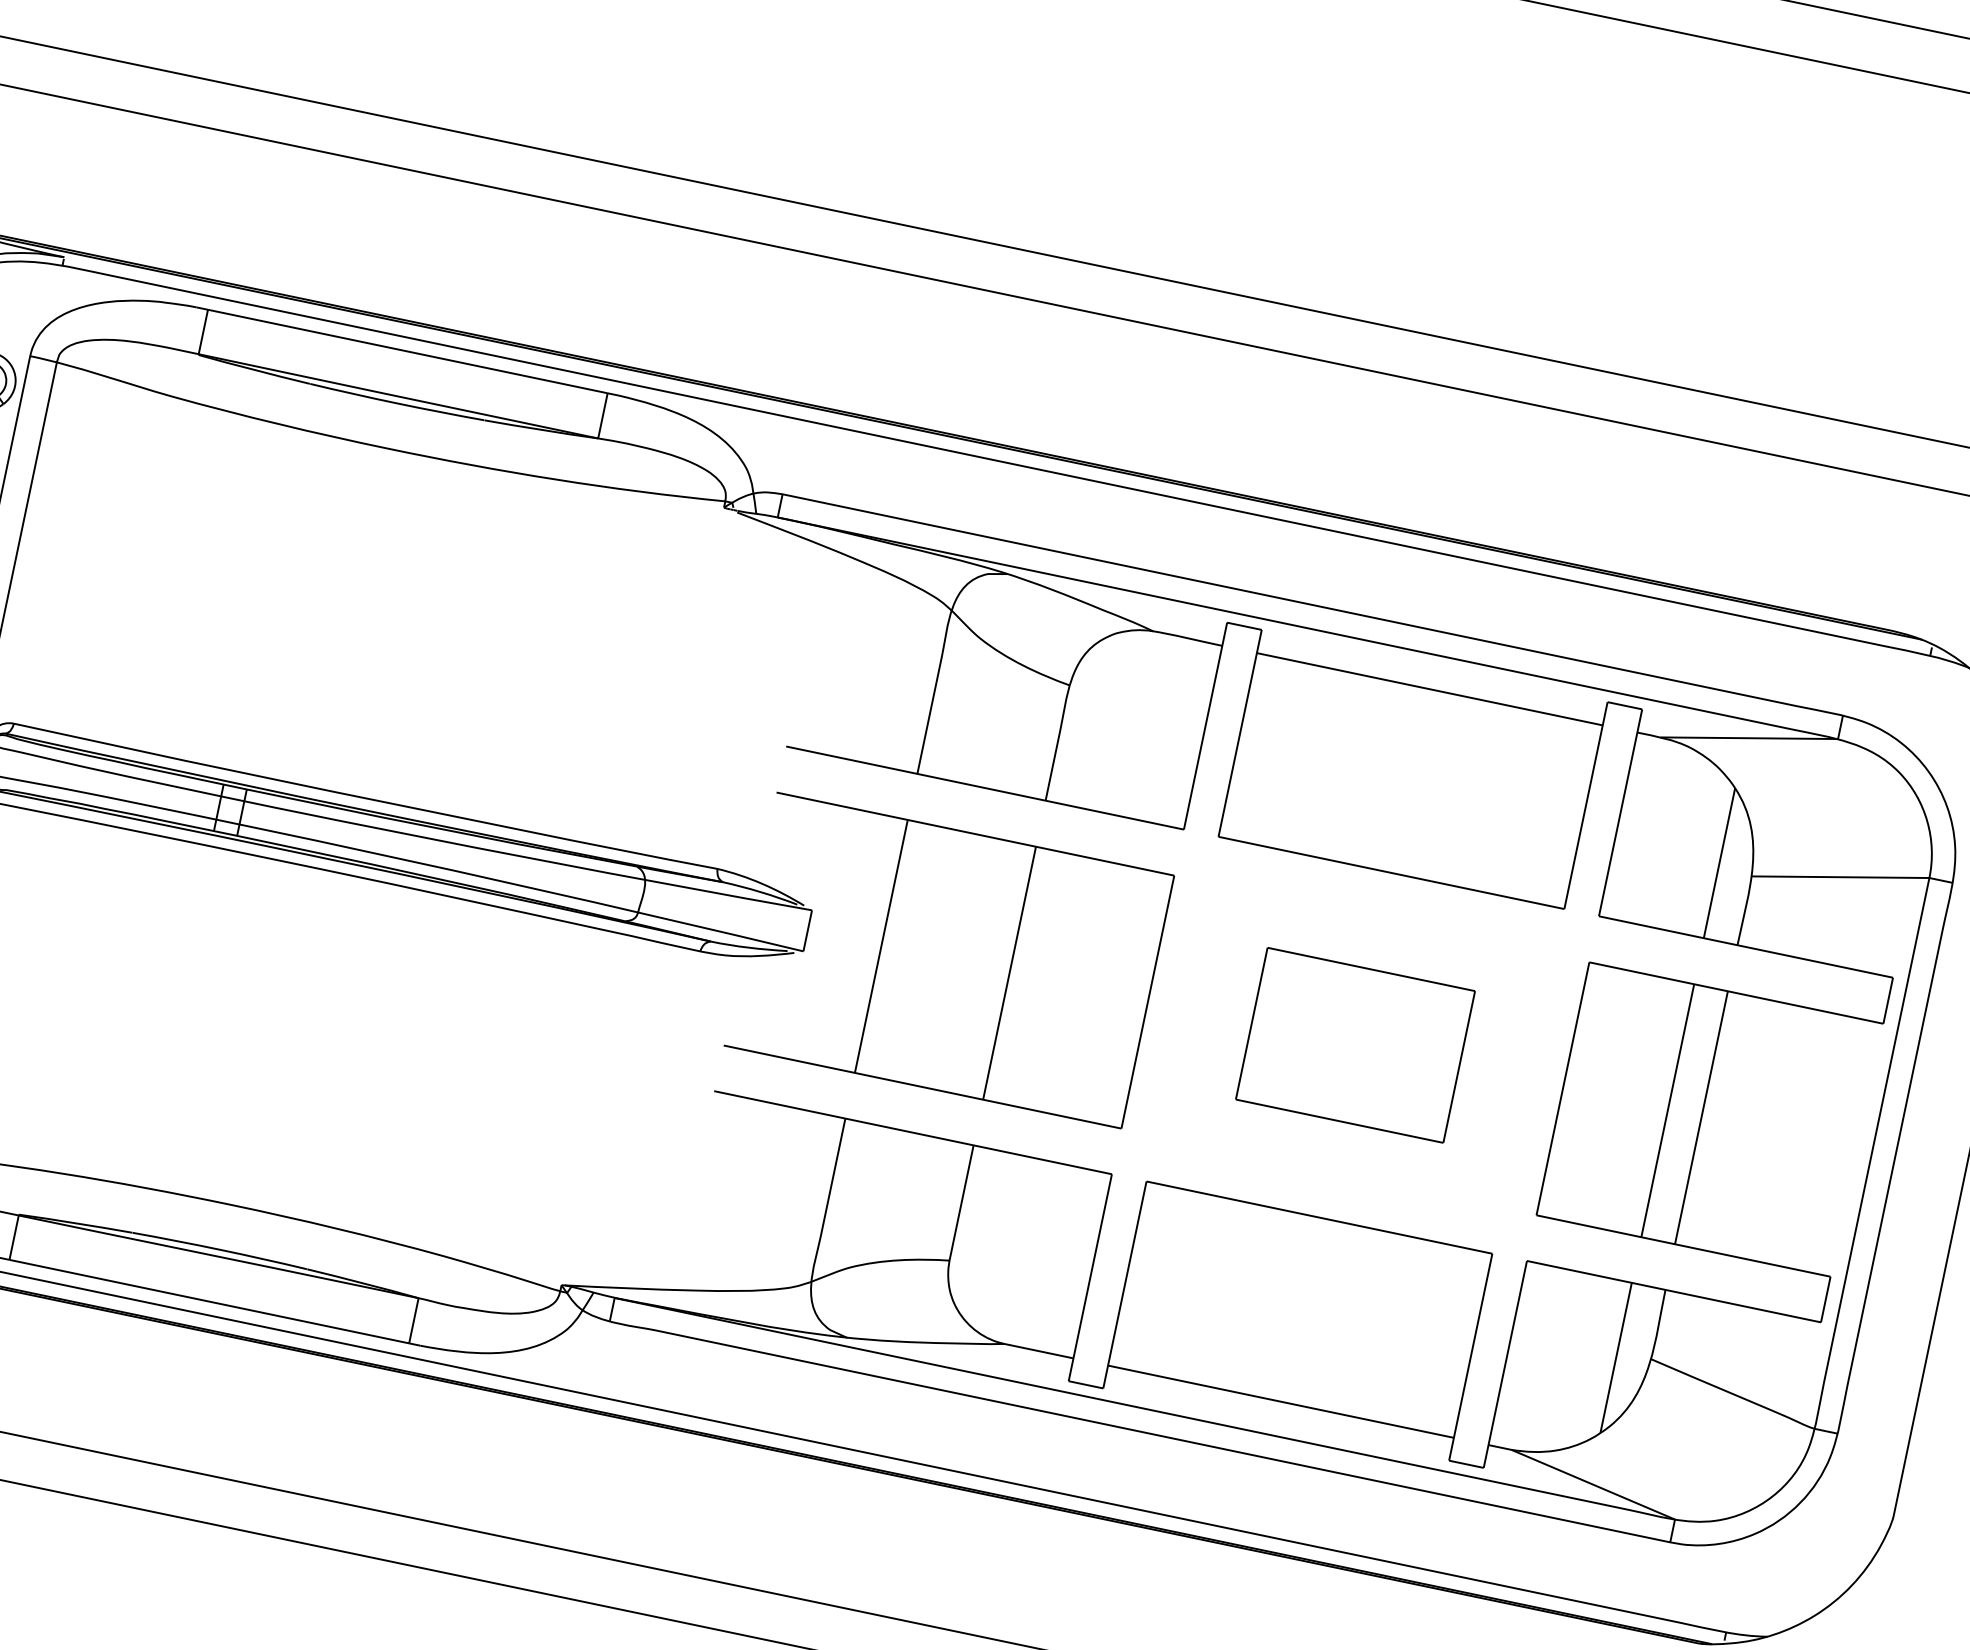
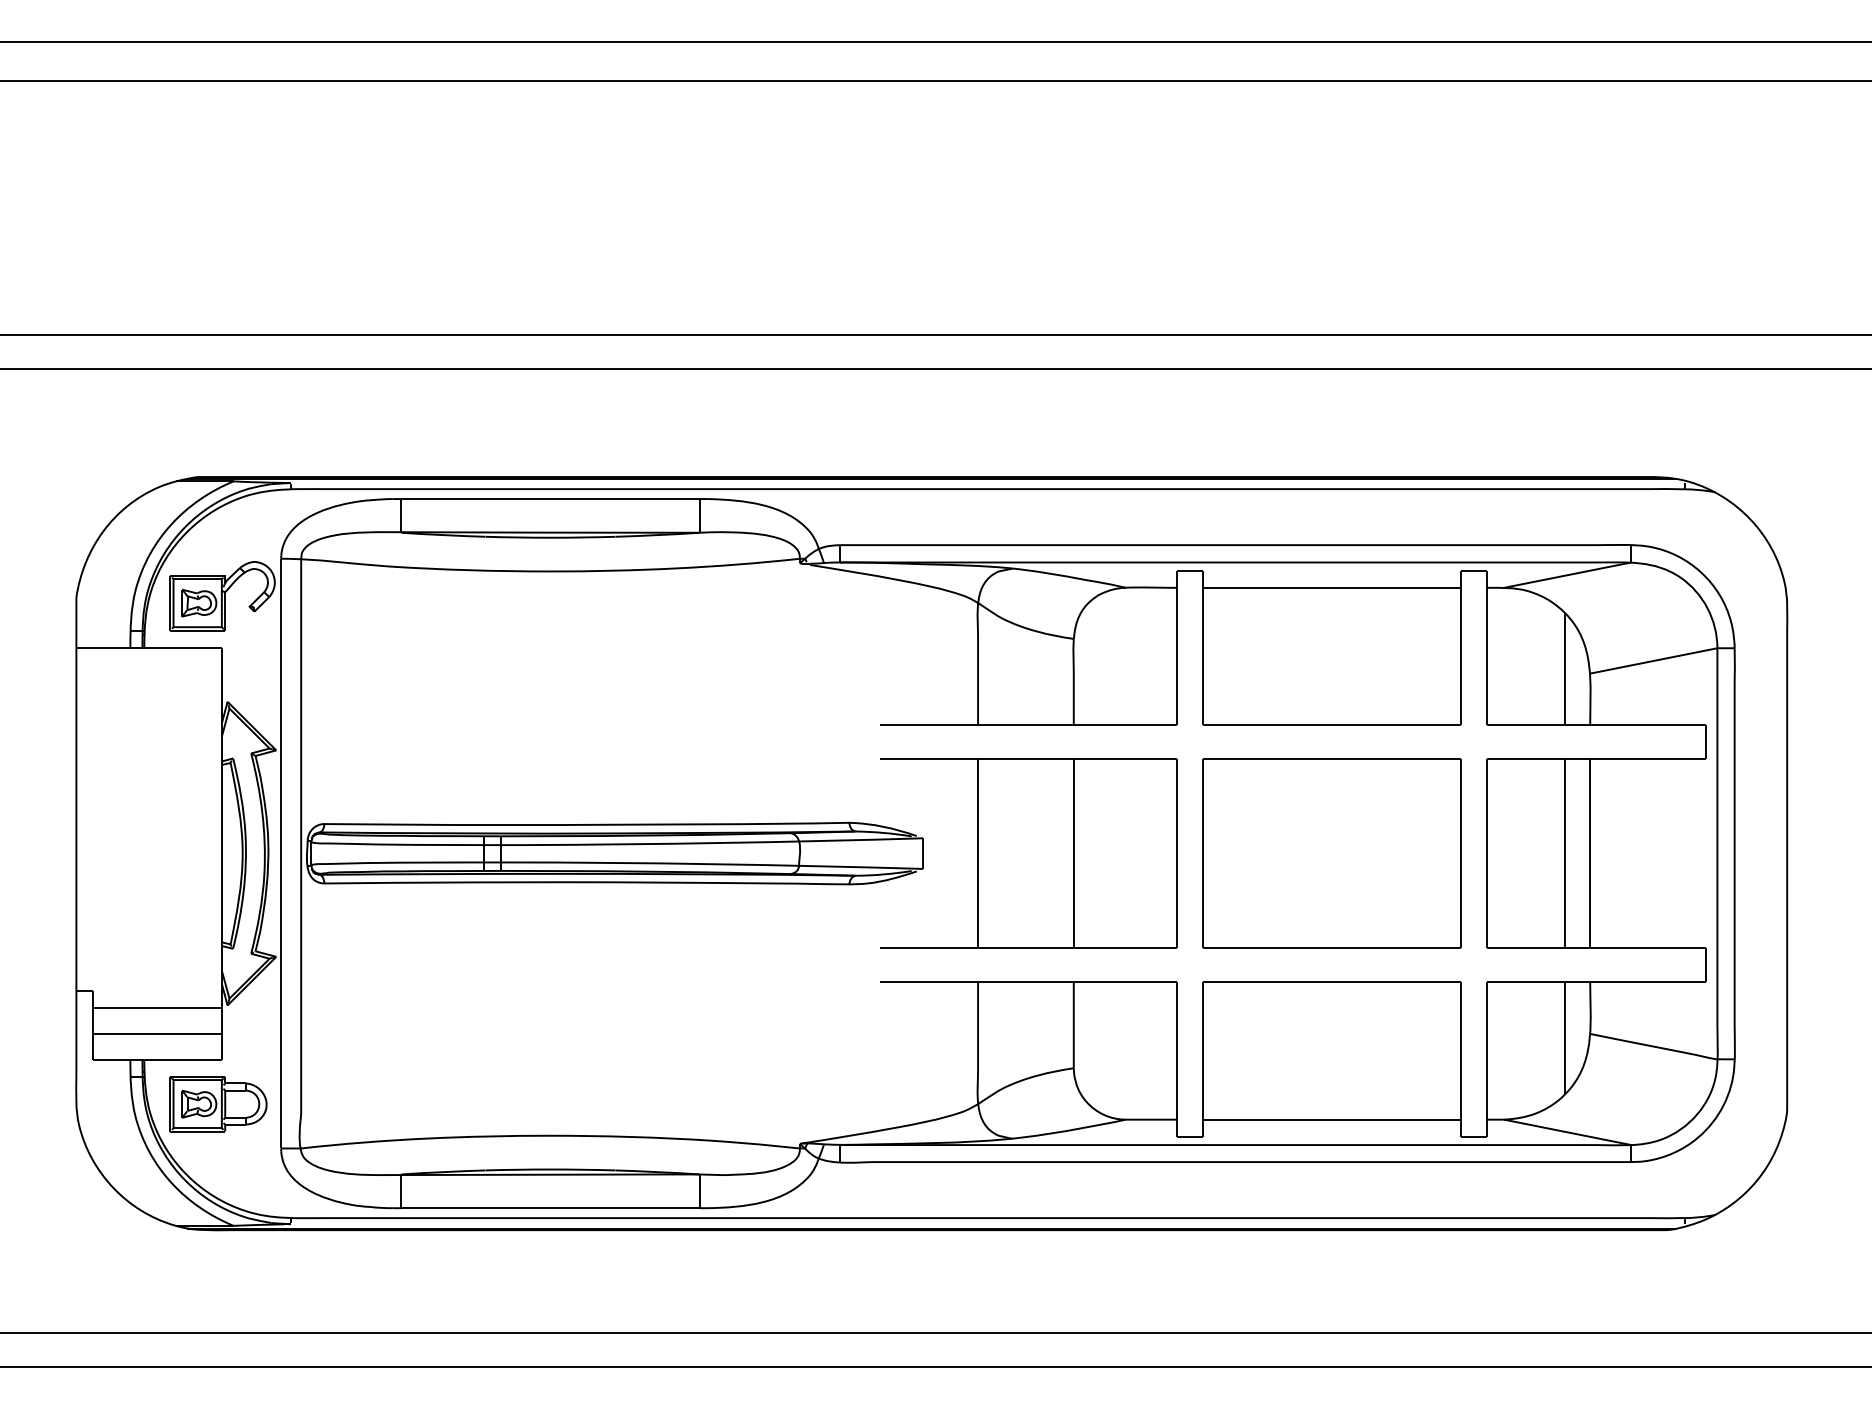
part: (1354, 1045) -> (1331, 853), size x1.67

